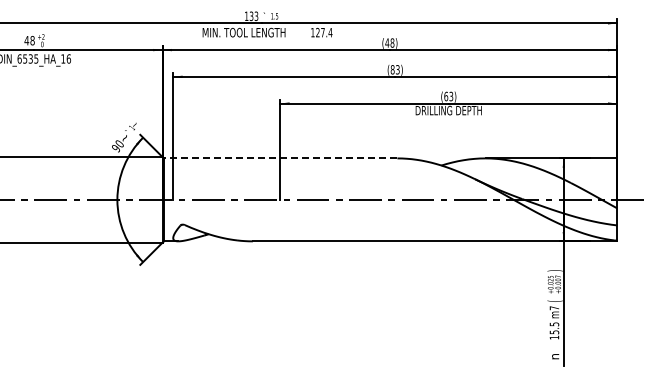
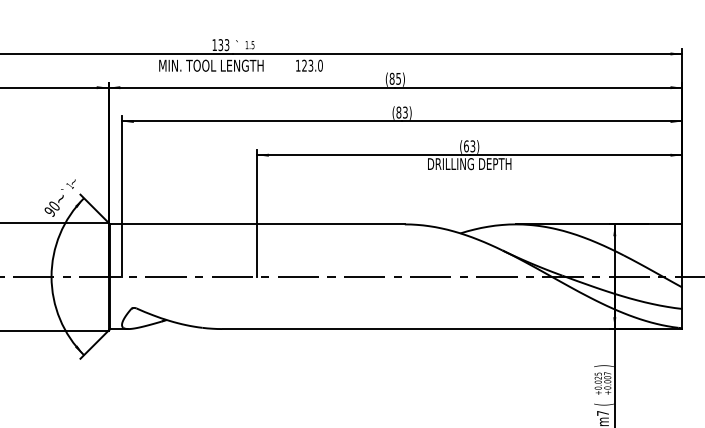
text: (326, 32) -> (315, 65), 127.4 -> 123.0
text: (389, 42) -> (394, 78), (48) -> (85)
line: (280, 158) -> (257, 224), dashed -> solid

